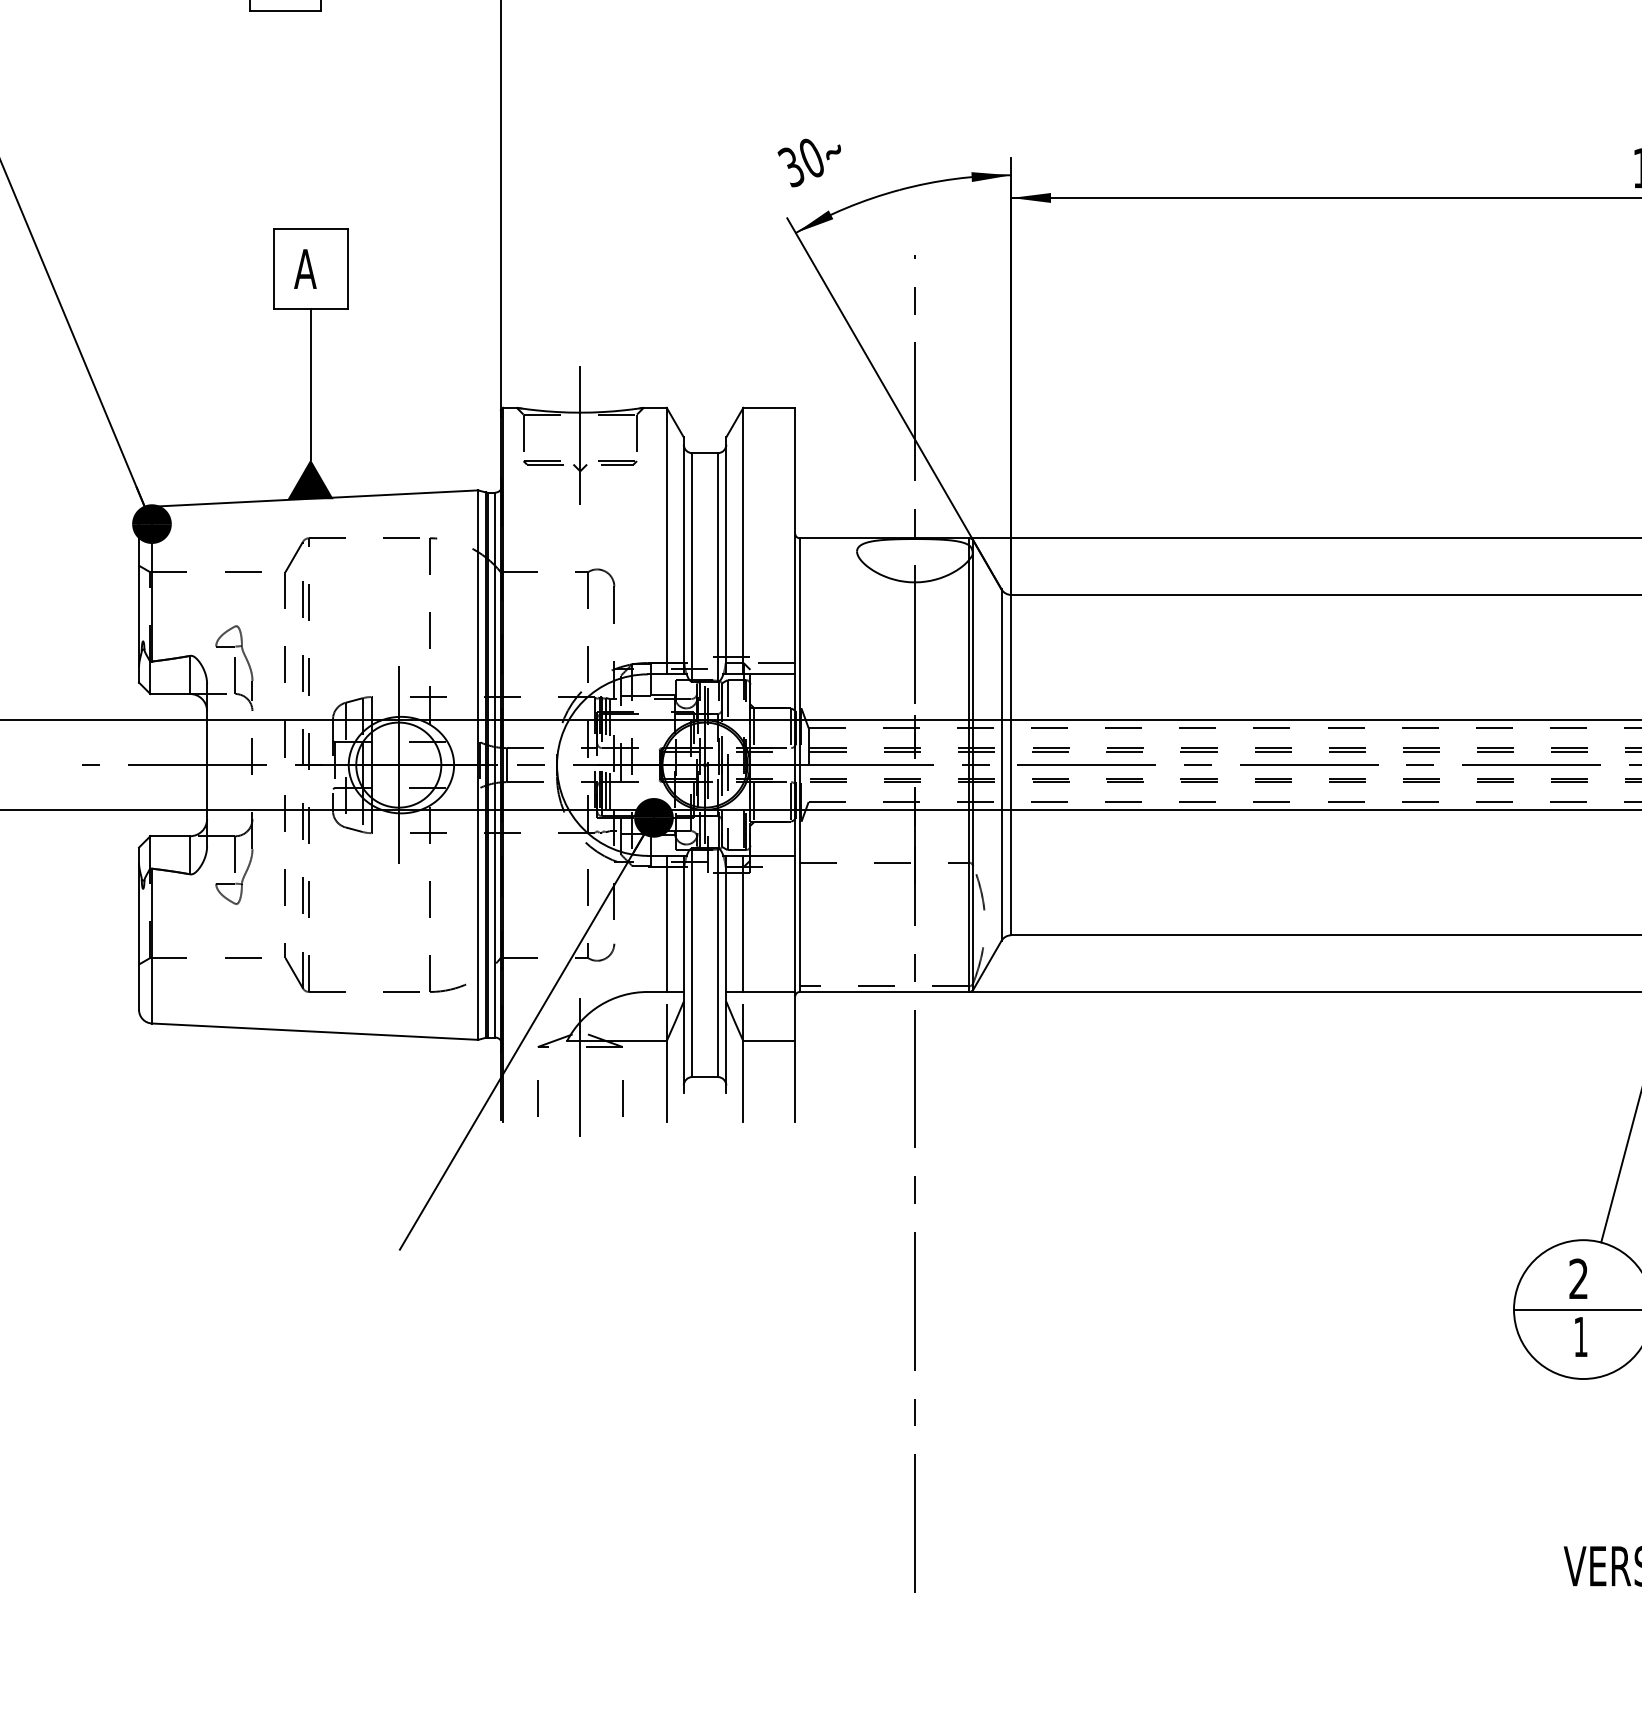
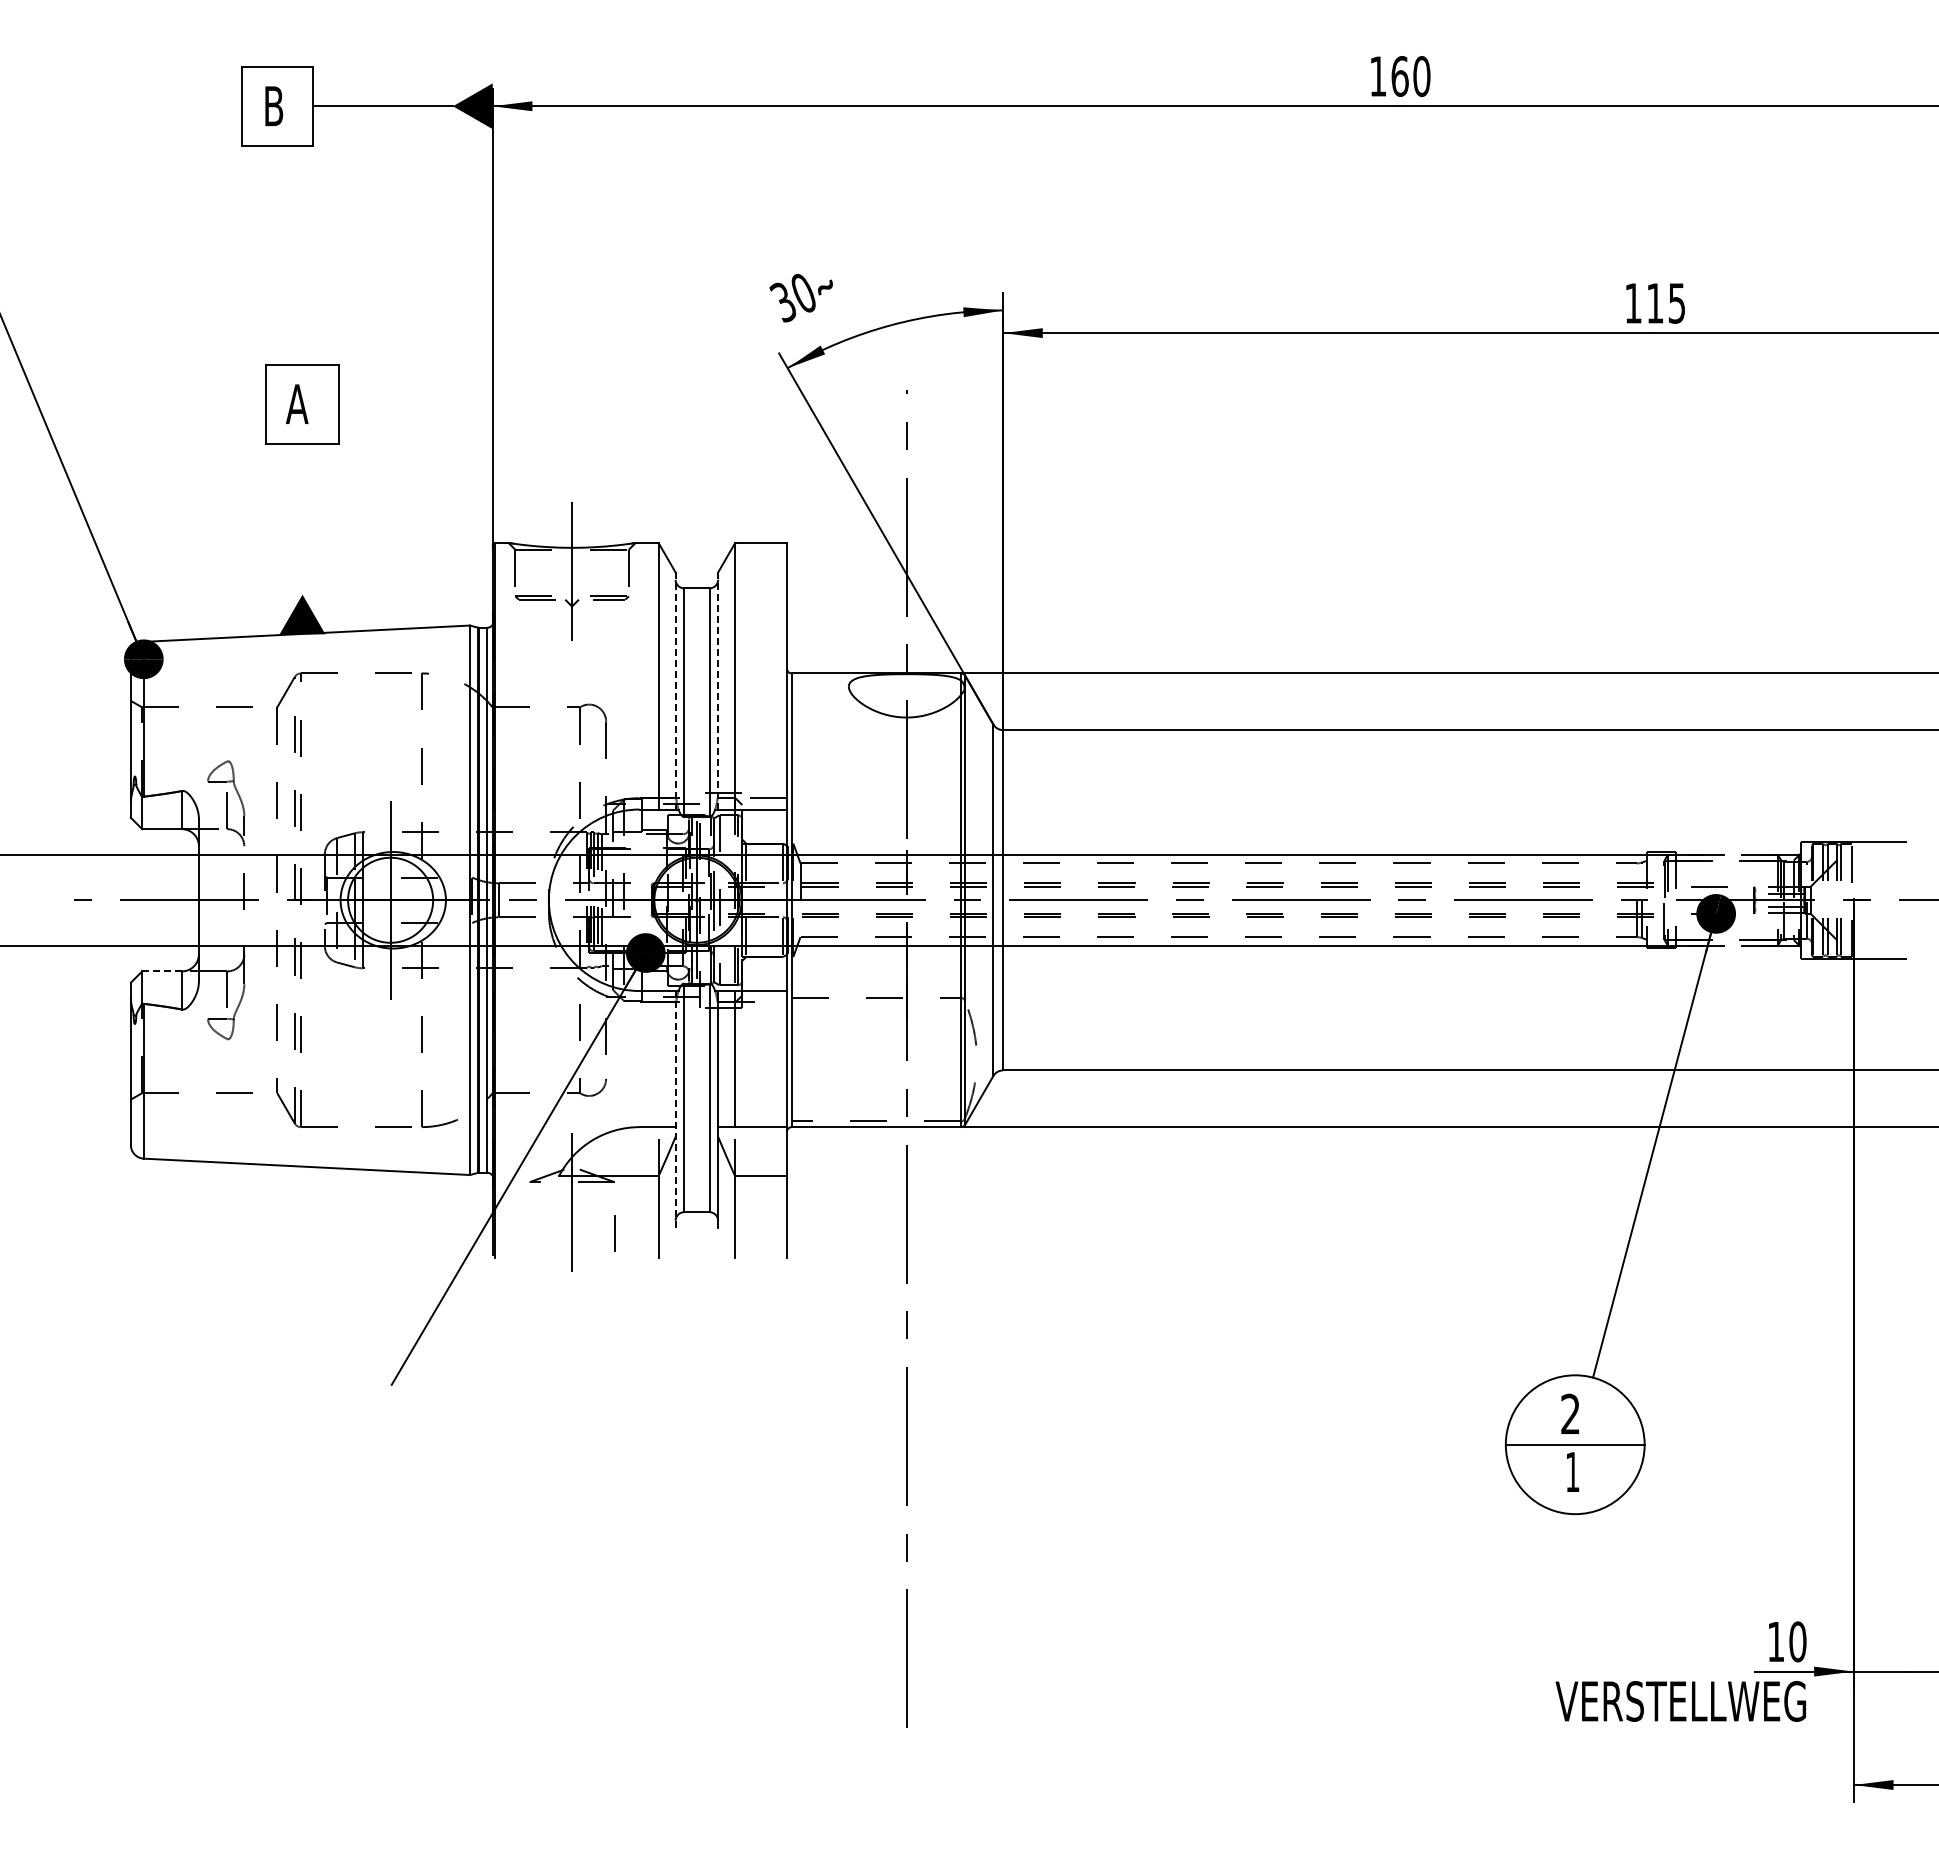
line: (310, 383) -> (302, 518), removed
line: (683, 556) -> (675, 691), solid -> dashed
line: (726, 556) -> (718, 691), solid -> dashed
line: (170, 836) -> (162, 971), solid -> dashed
line: (666, 924) -> (658, 1059), removed
line: (683, 974) -> (675, 1109), solid -> dashed
line: (537, 1098) -> (529, 1233), removed

